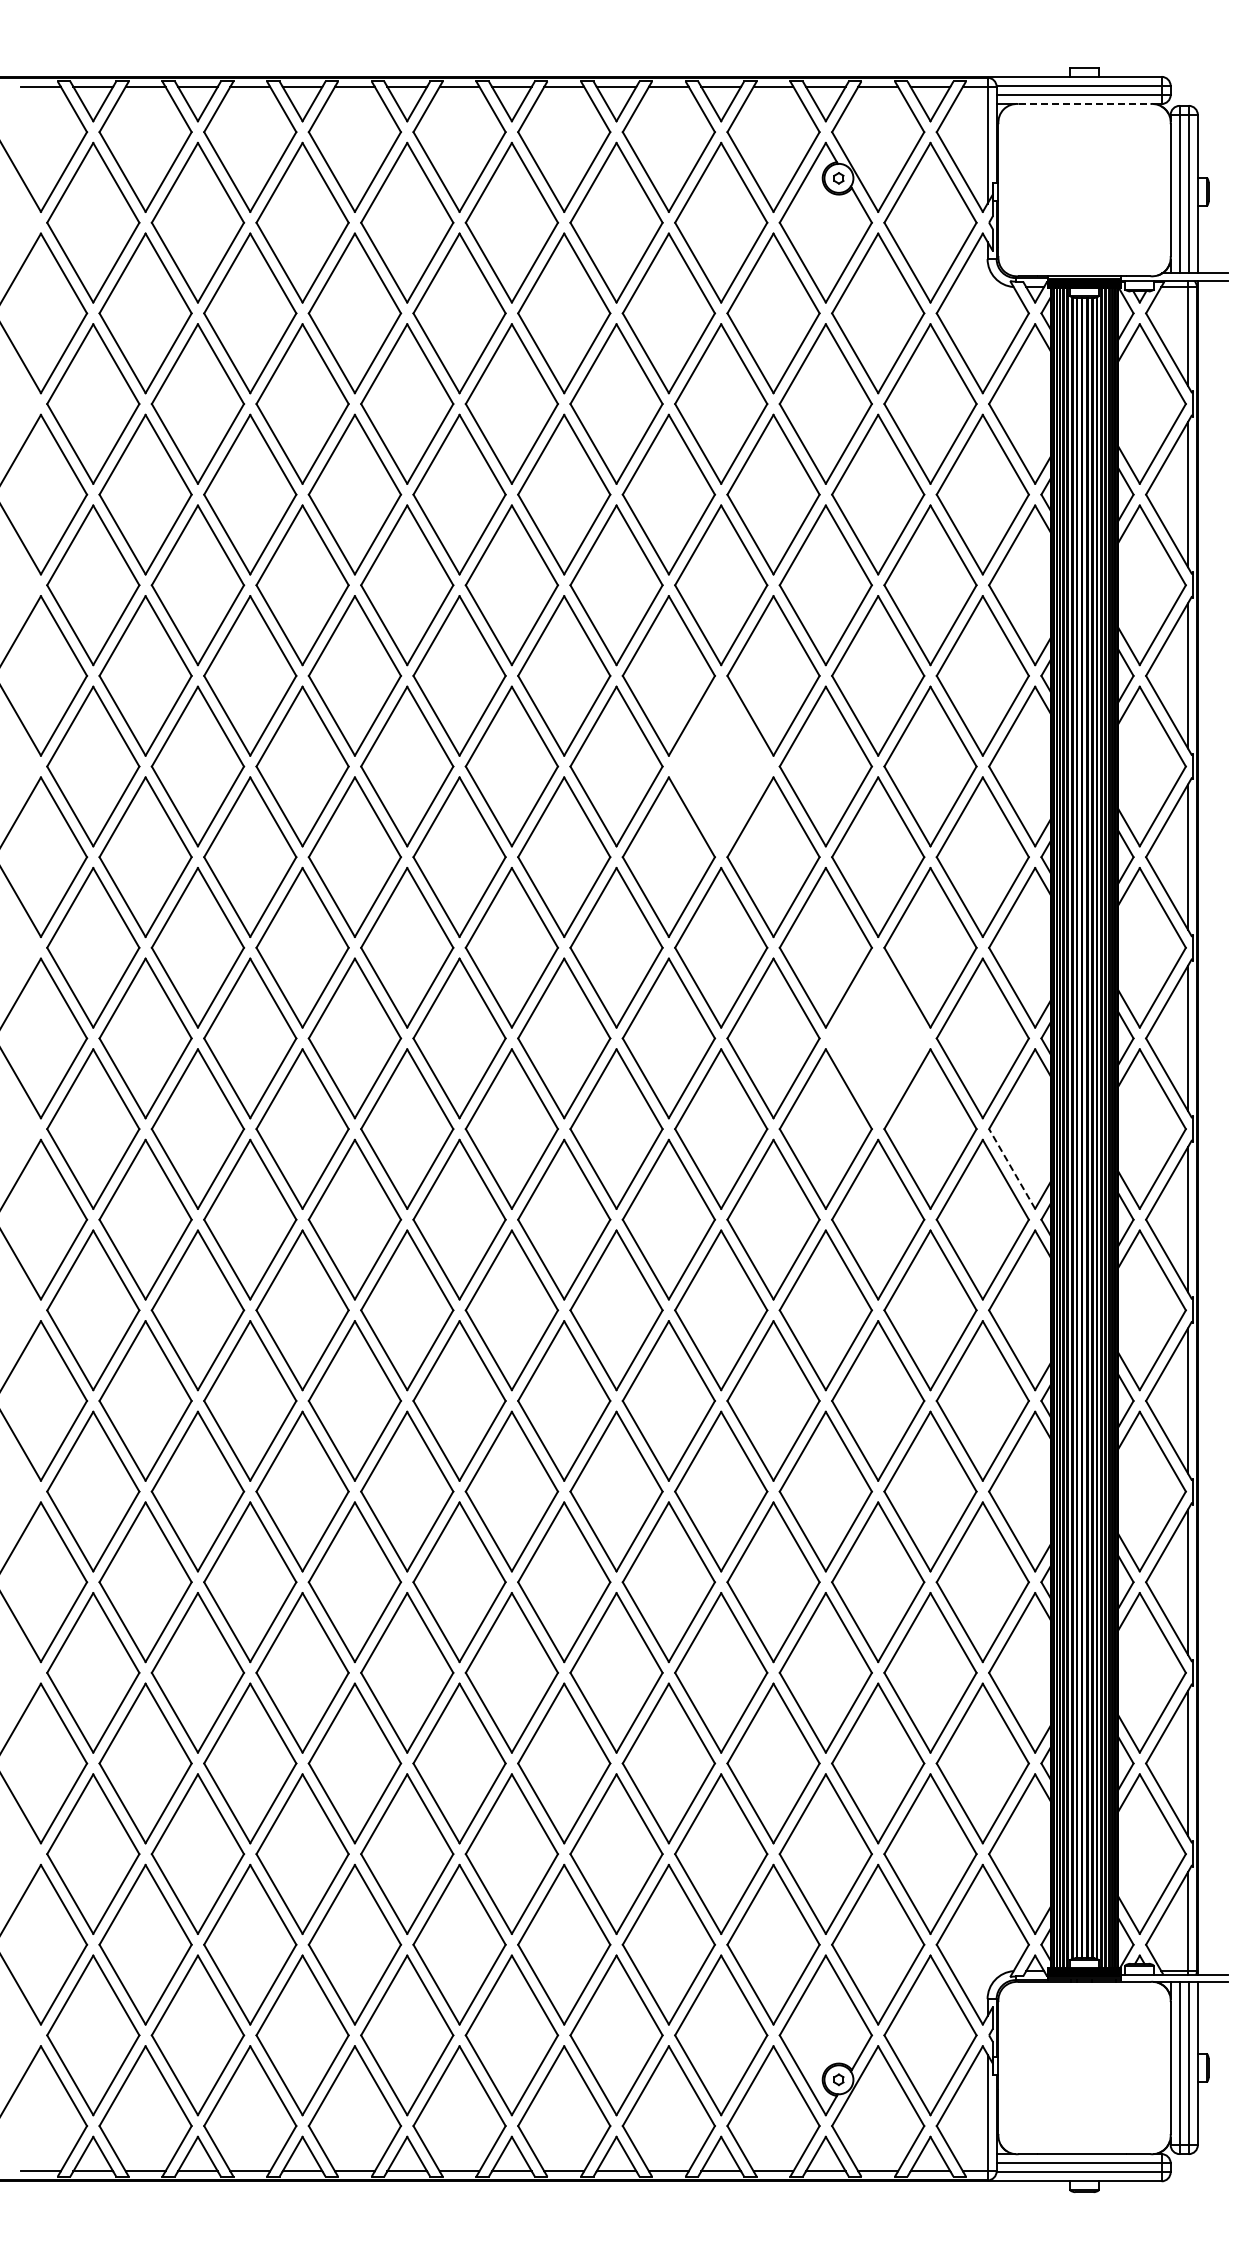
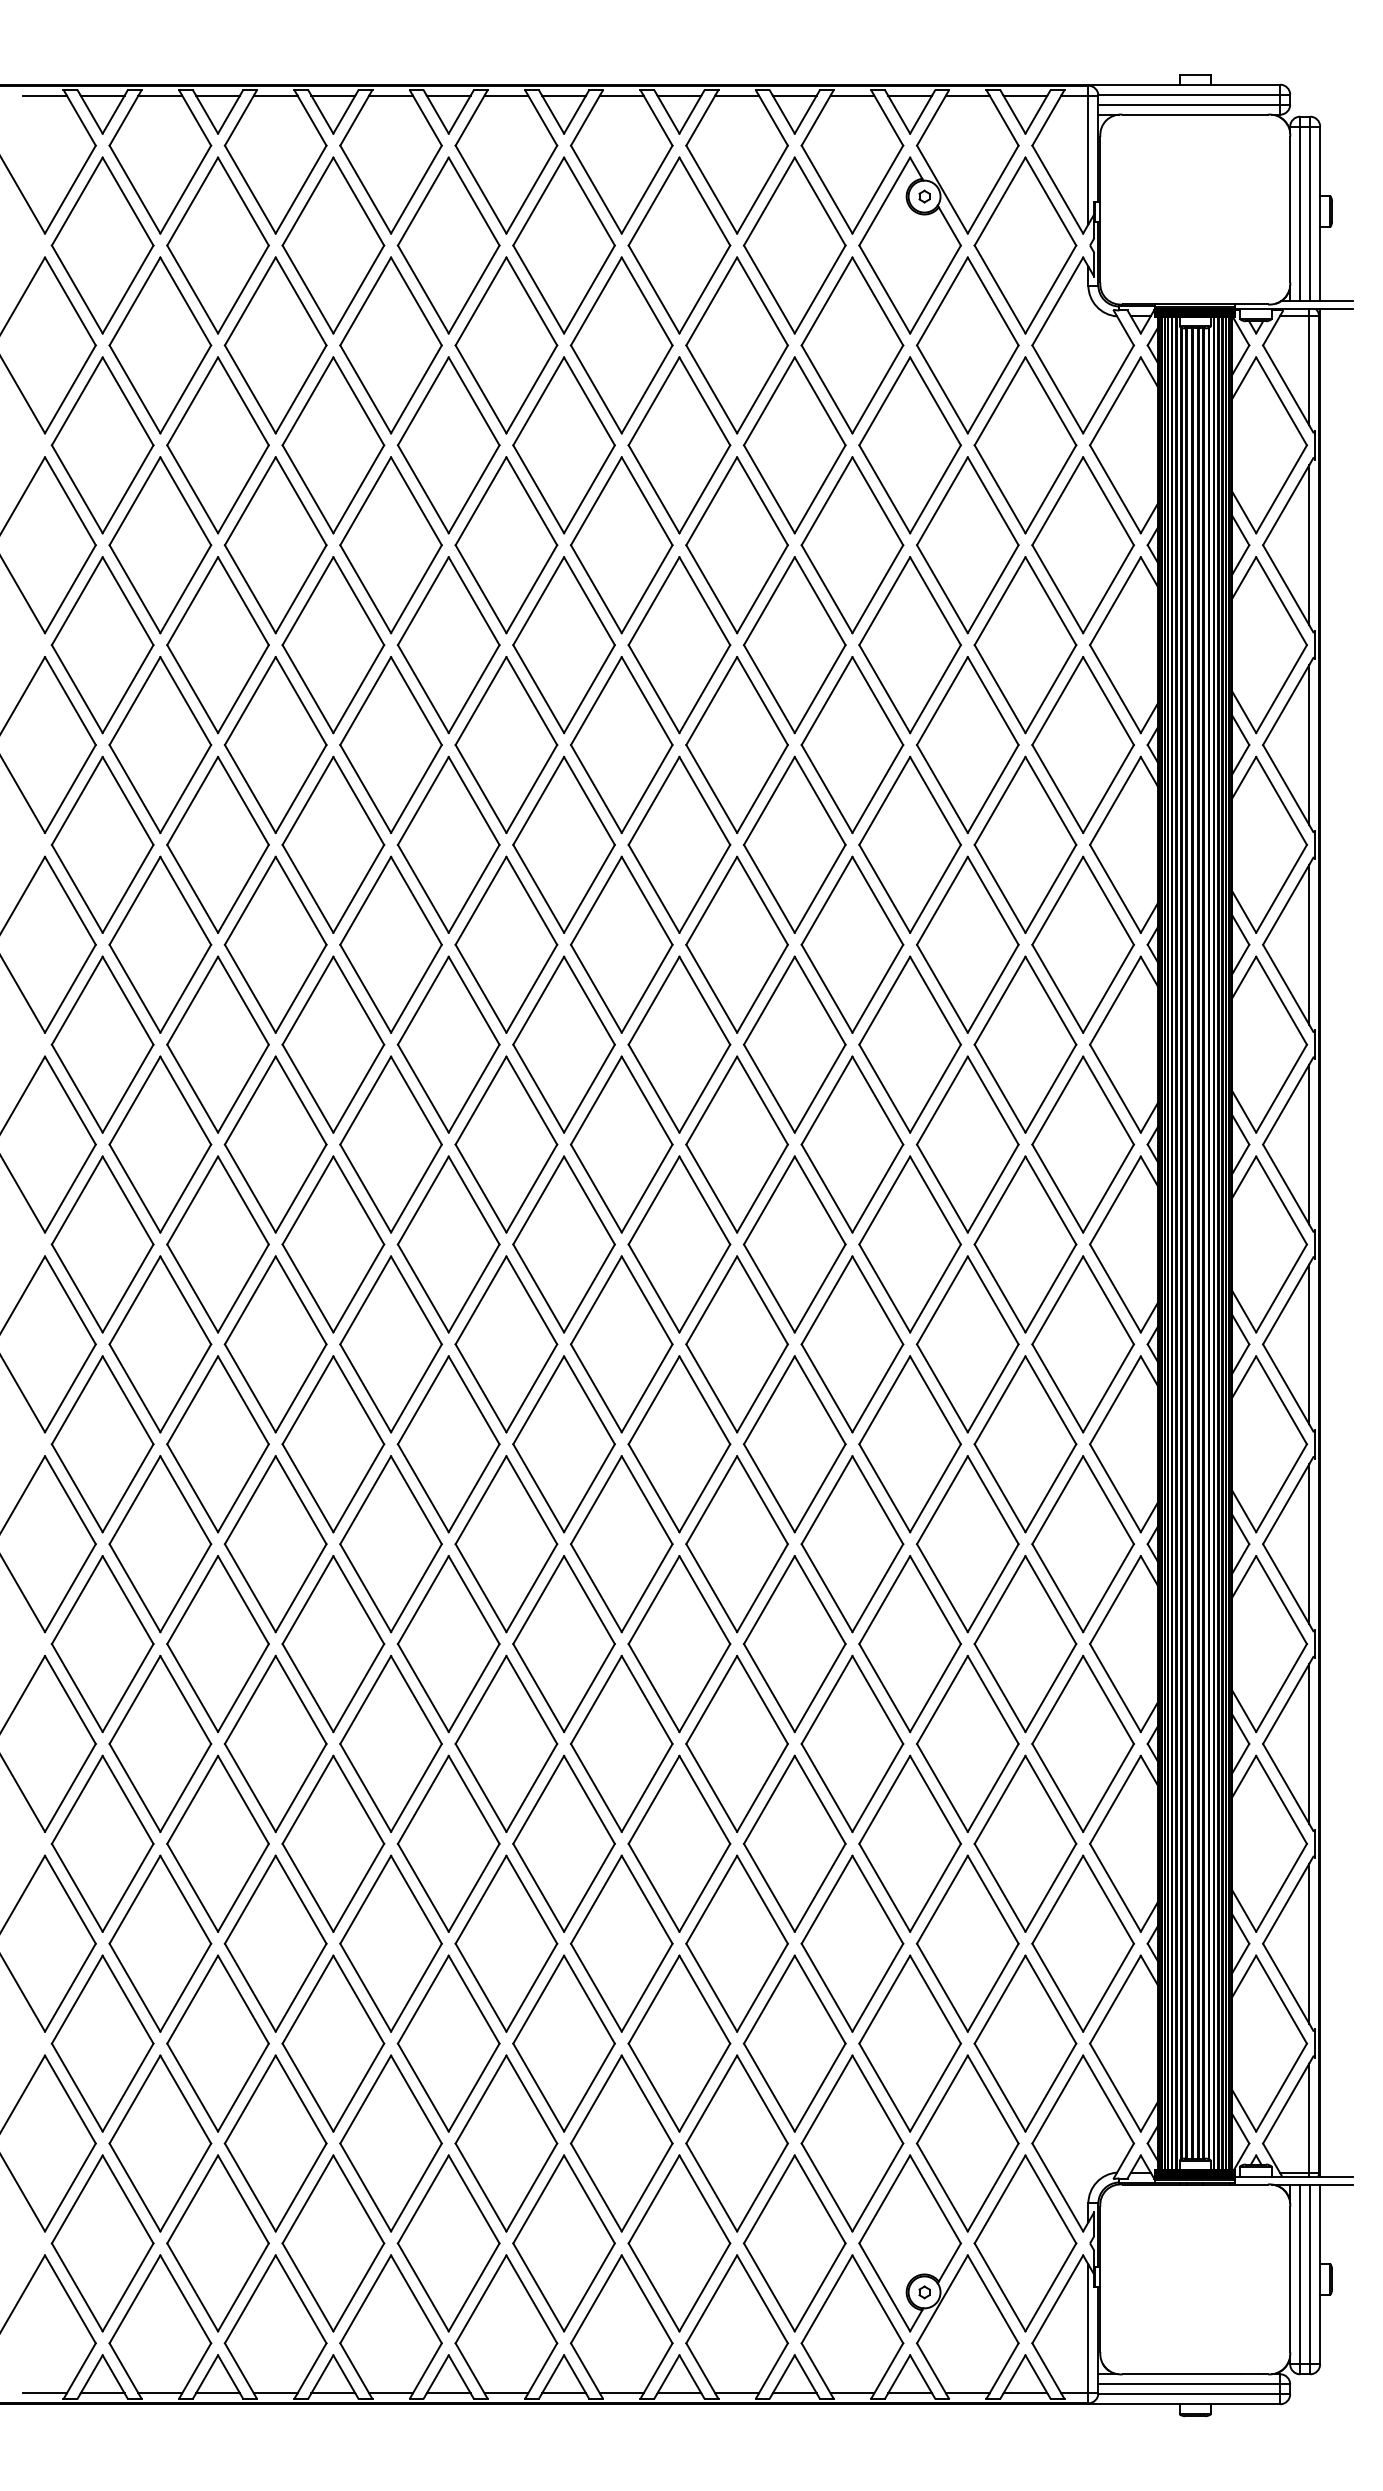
line: (1084, 104) -> (1195, 115), dashed -> solid
part: (721, 766) -> (795, 844), added
part: (878, 1038) -> (968, 1144), added
line: (1011, 1168) -> (1114, 1287), dashed -> solid

